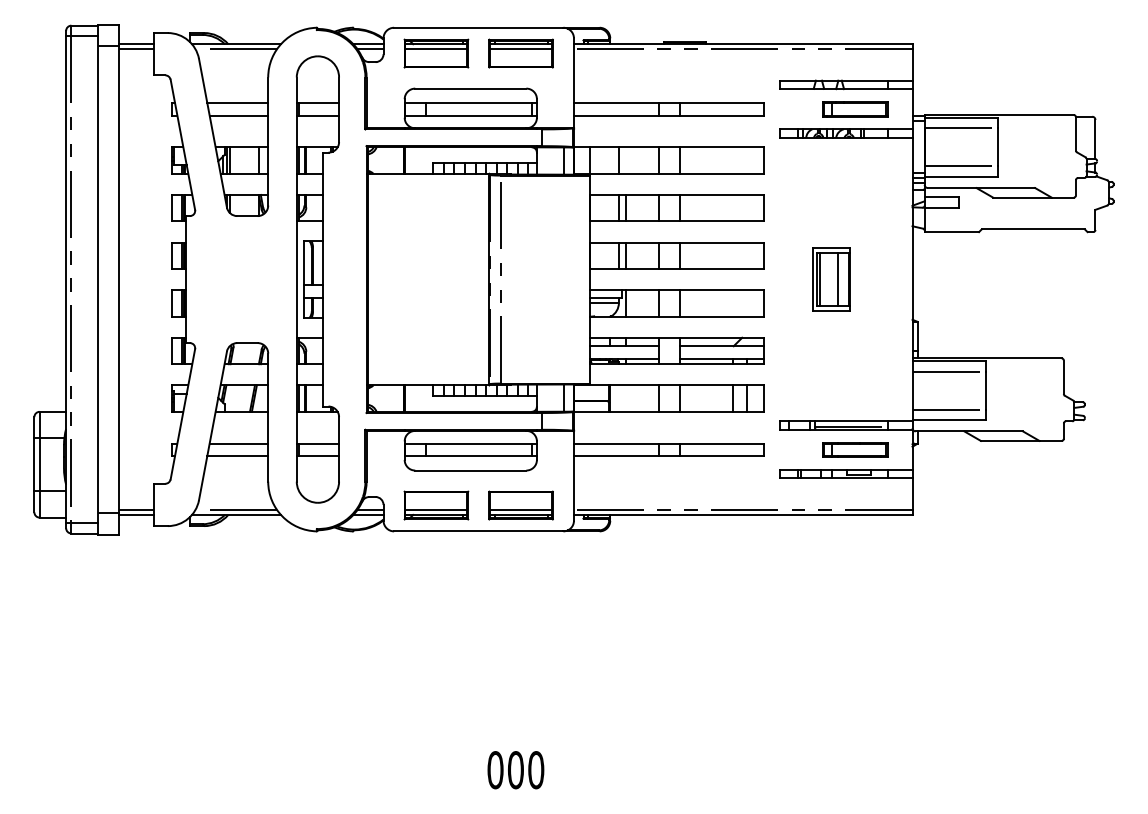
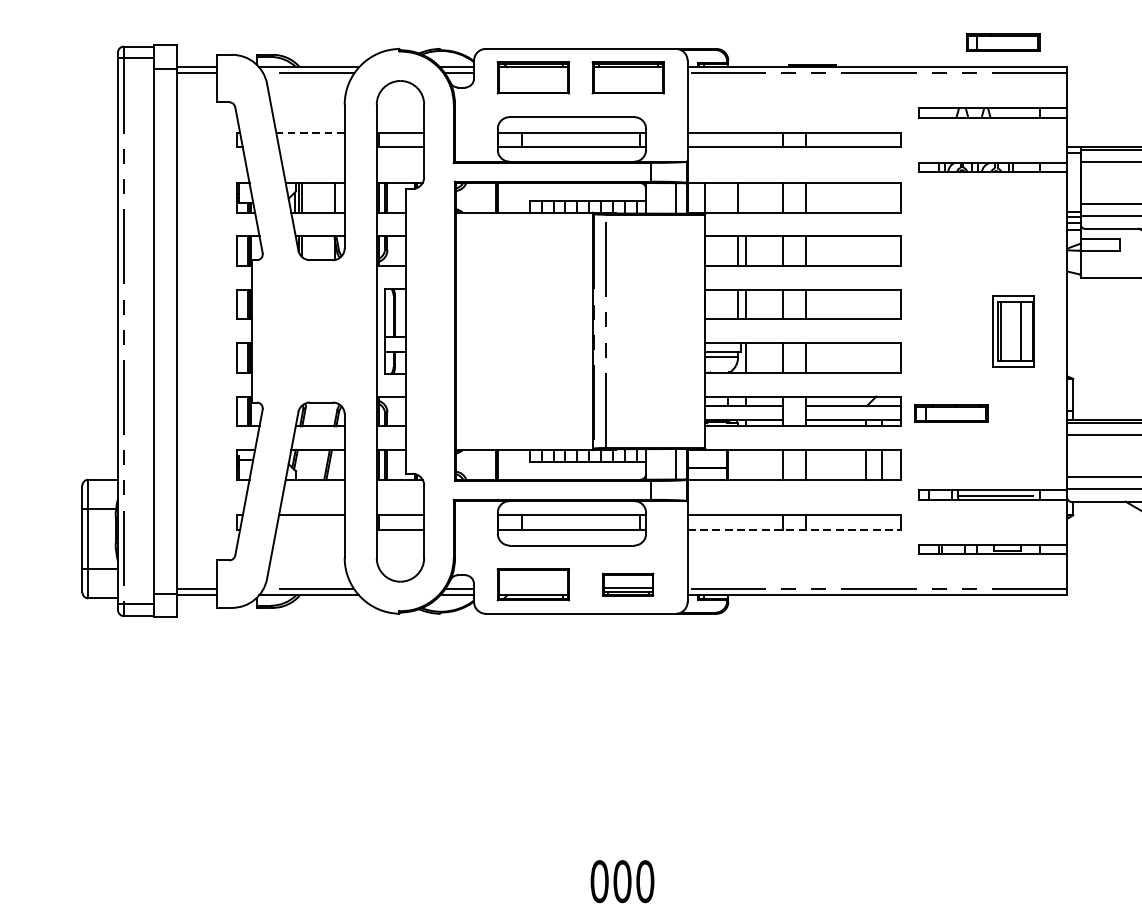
line: (436, 49) -> (533, 73), removed
line: (521, 49) -> (628, 73), removed
line: (237, 102) -> (310, 132), solid -> dashed
part: (855, 109) -> (1003, 43), moved
line: (238, 115) -> (311, 147), removed
part: (831, 279) -> (1013, 331), moved
part: (855, 449) -> (951, 413), moved
line: (237, 456) -> (310, 529), removed
line: (669, 456) -> (794, 529), solid -> dashed
part: (520, 505) -> (627, 584), size x0.7
line: (436, 509) -> (533, 589), removed

